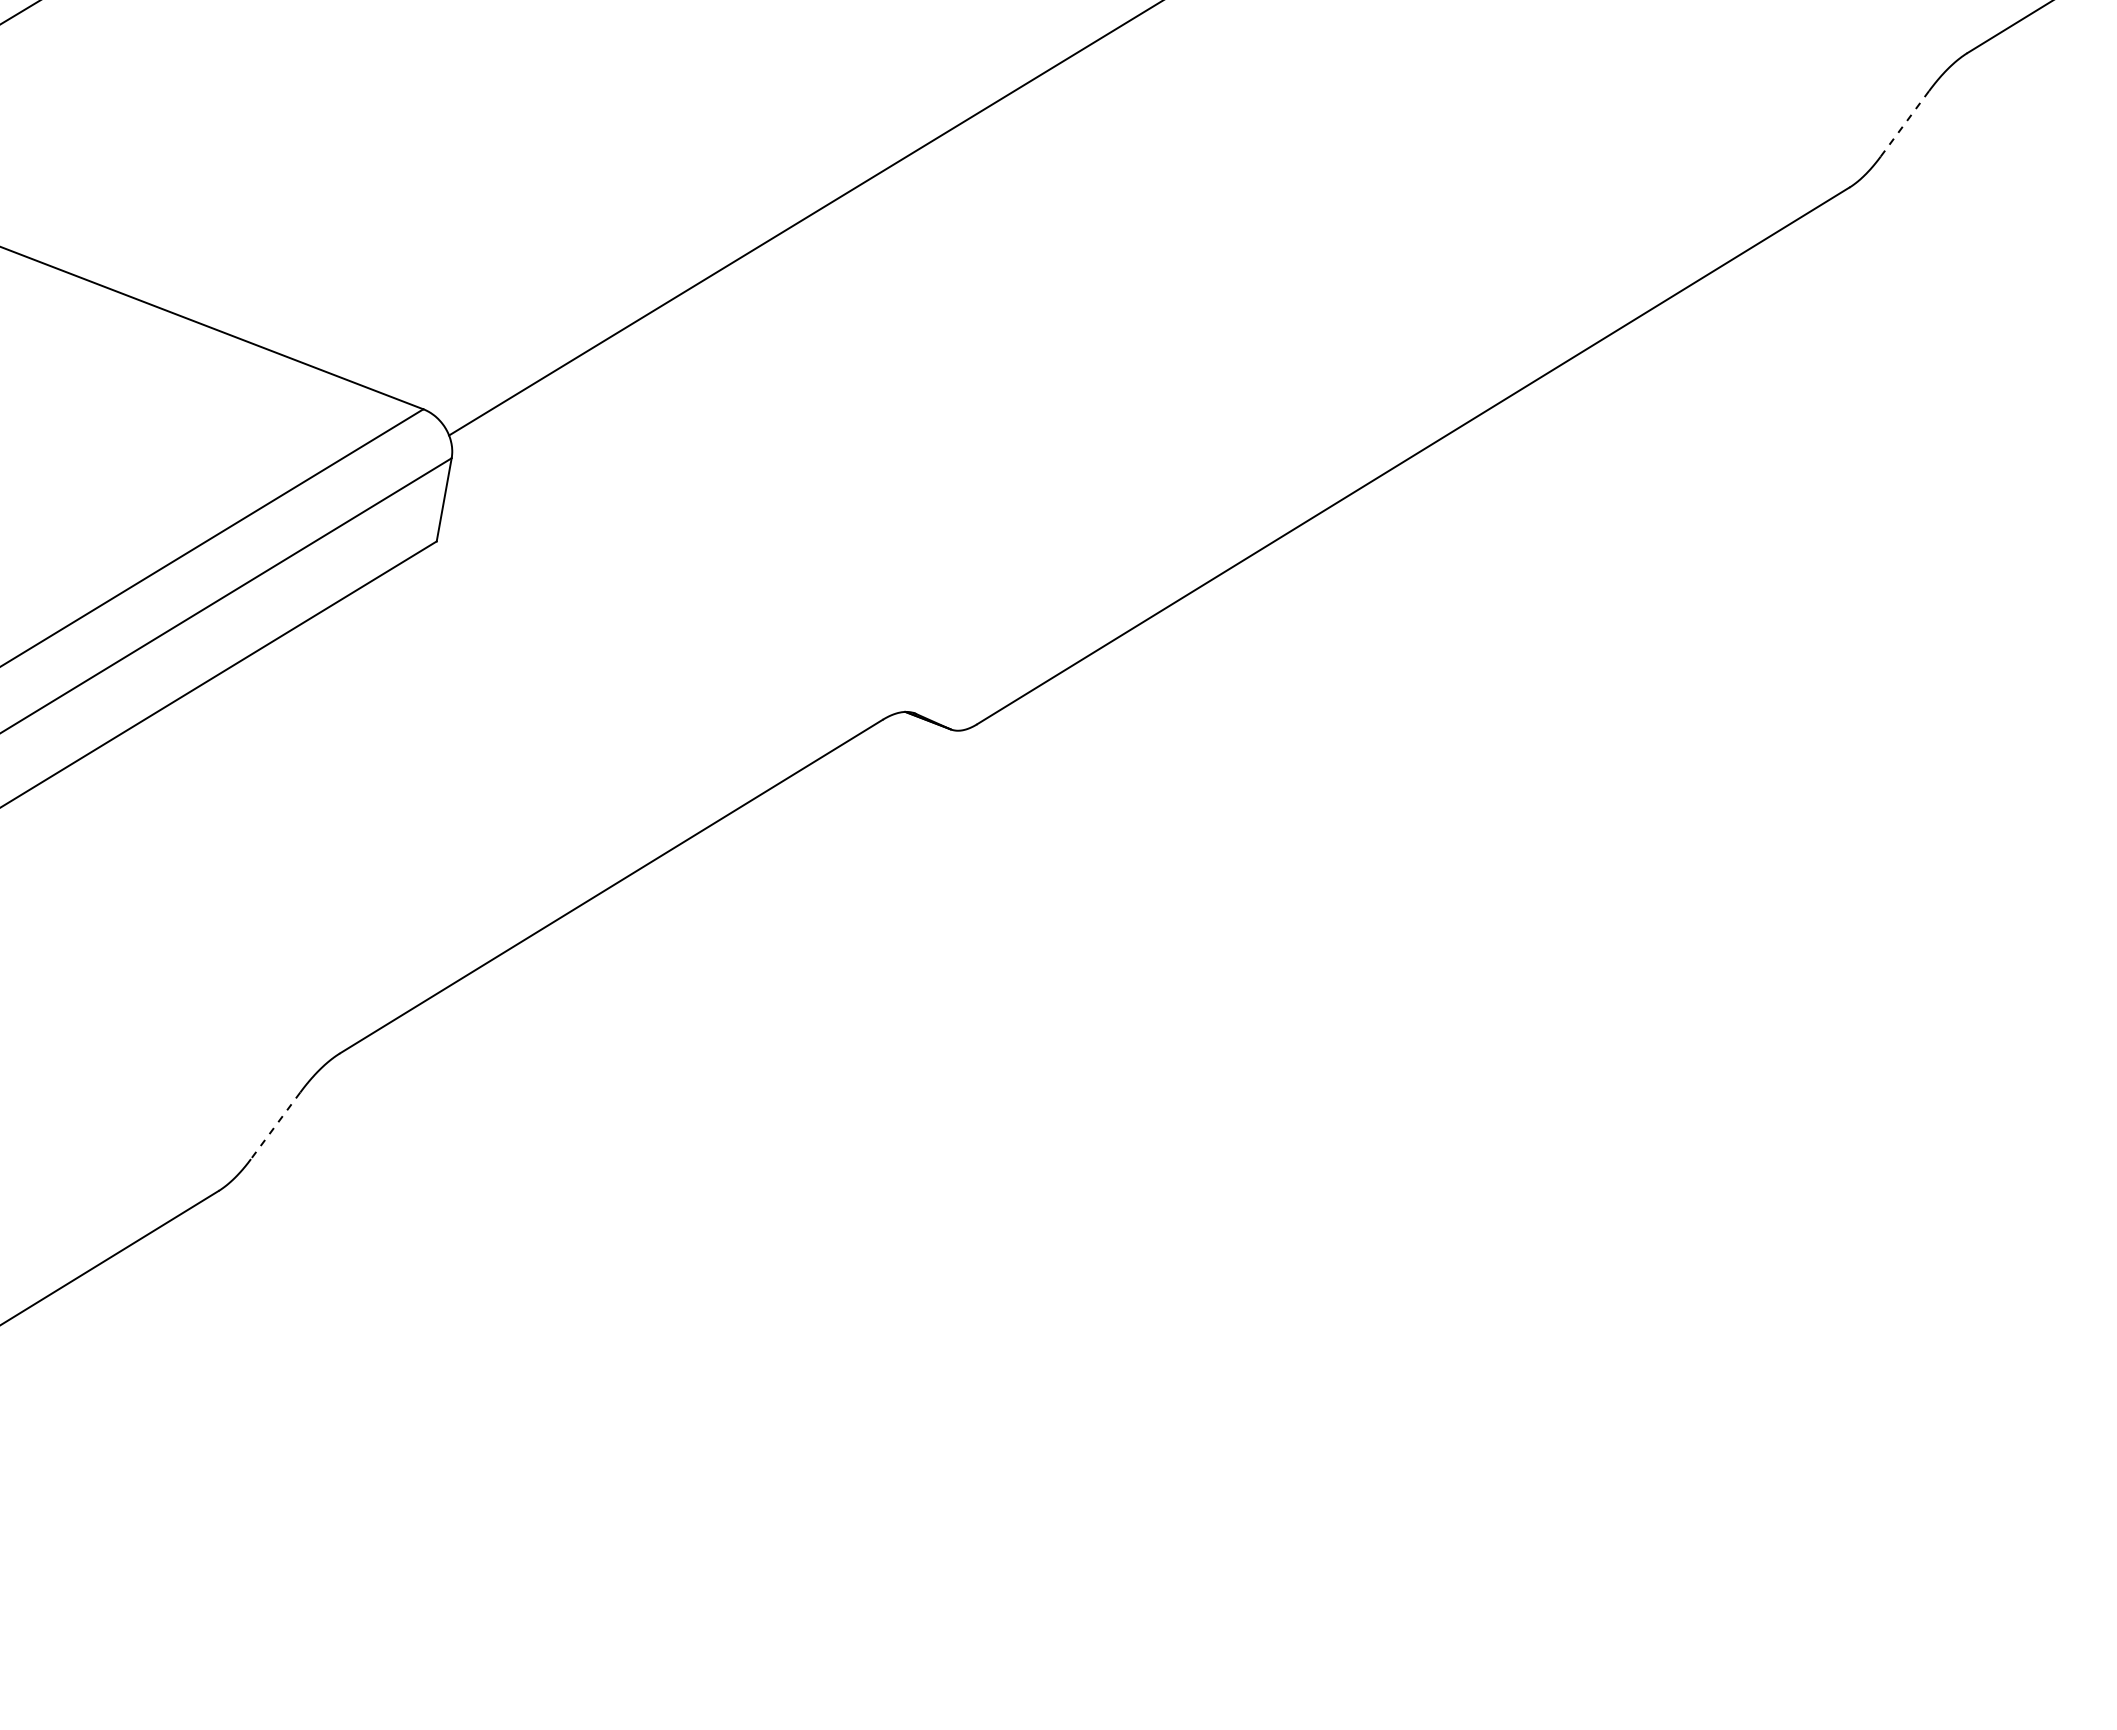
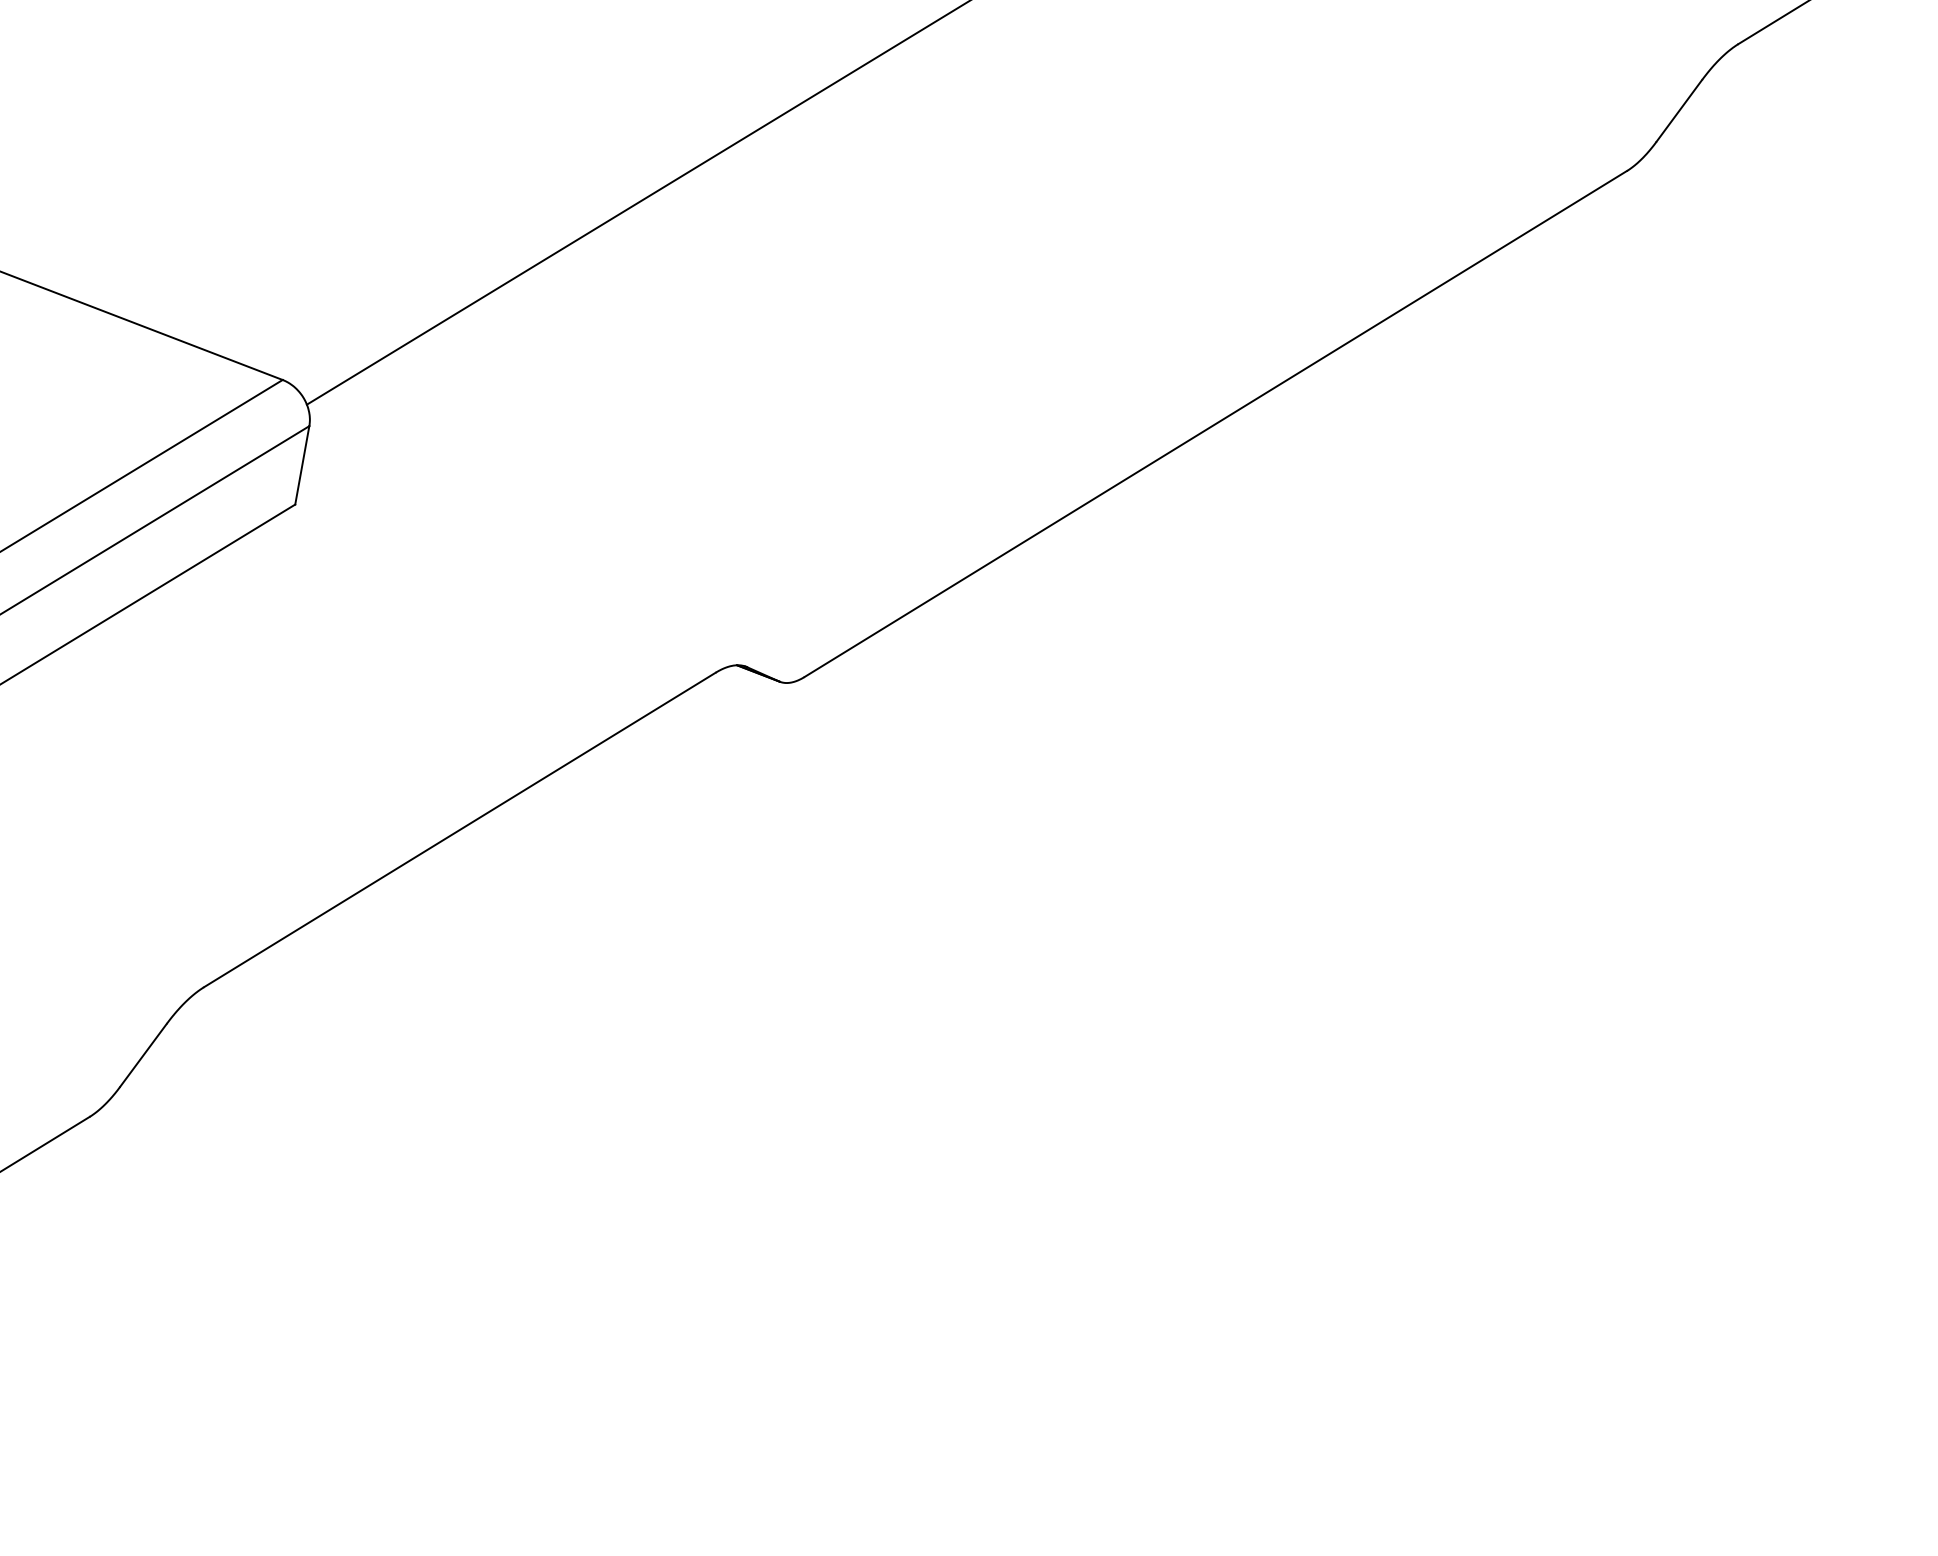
line: (1904, 123) -> (1678, 110), dashed -> solid
line: (275, 1126) -> (143, 1056), dashed -> solid

